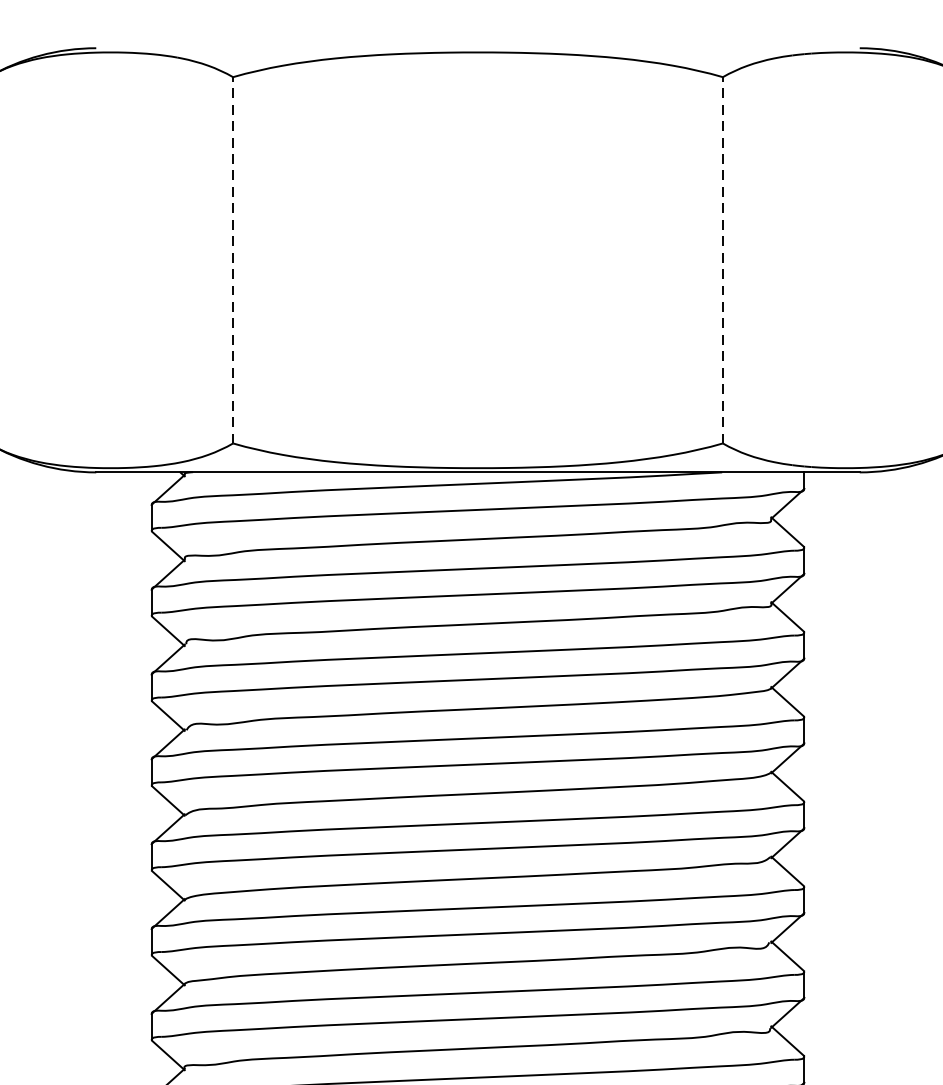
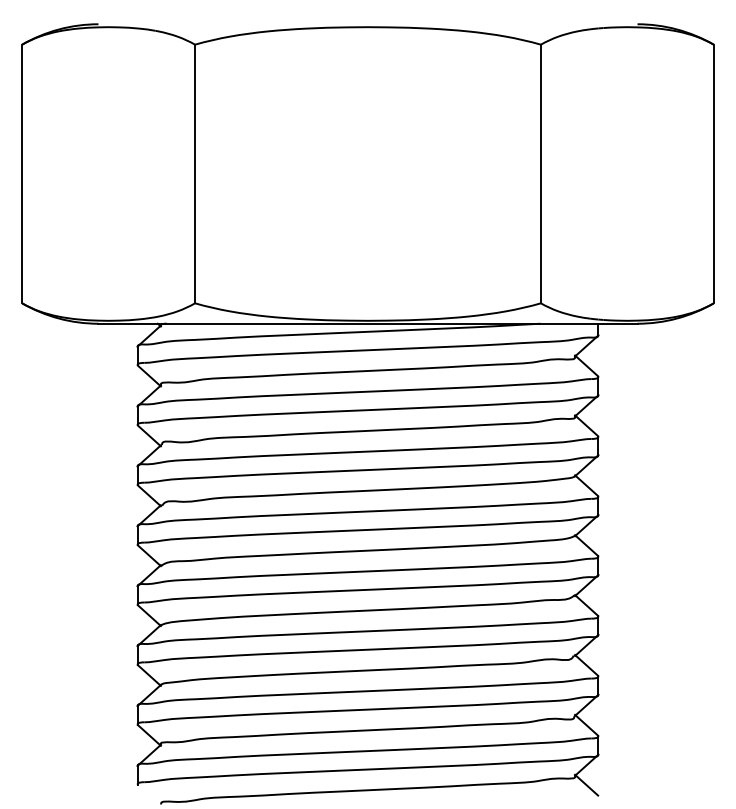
line: (233, 259) -> (195, 173), dashed -> solid
line: (722, 259) -> (540, 173), dashed -> solid

